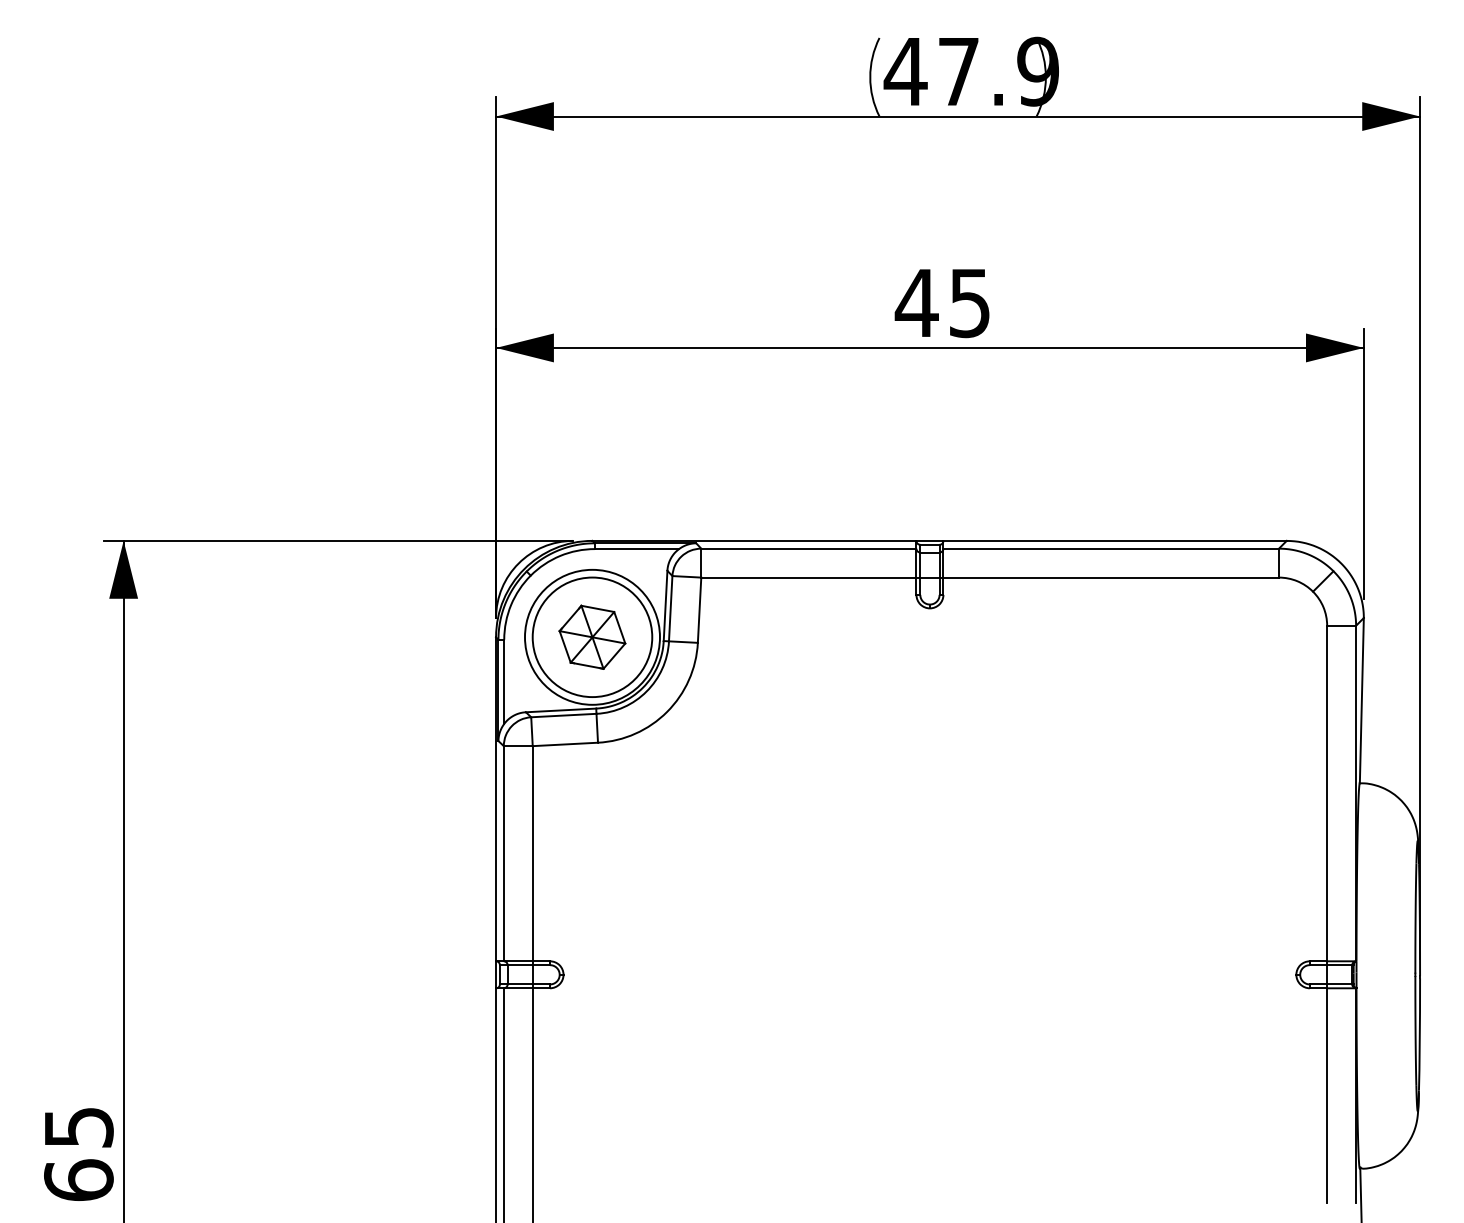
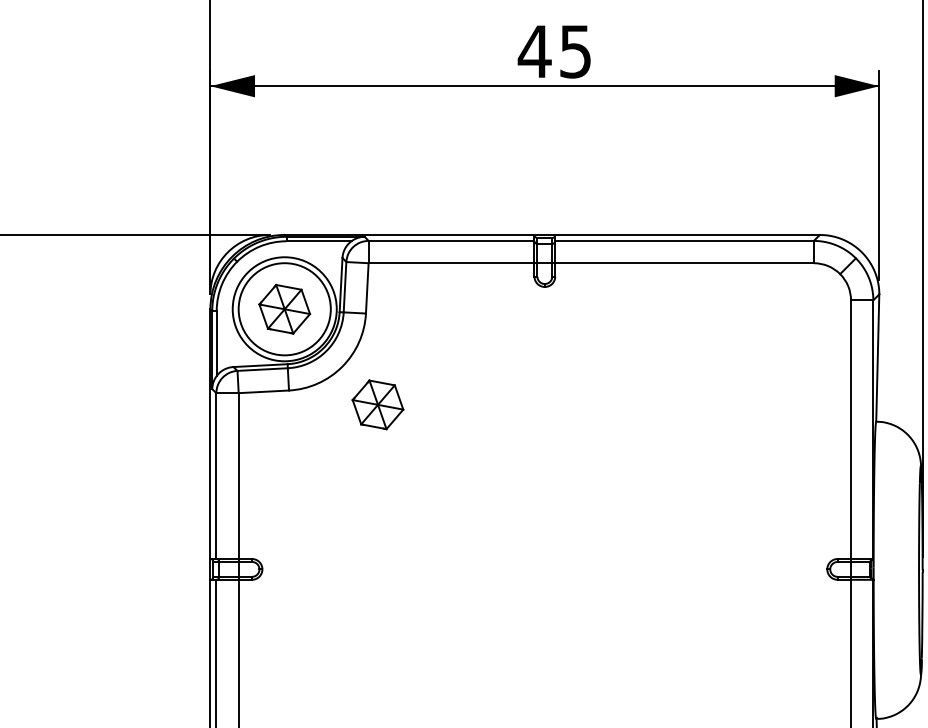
part: (713, 760) -> (378, 404), added

